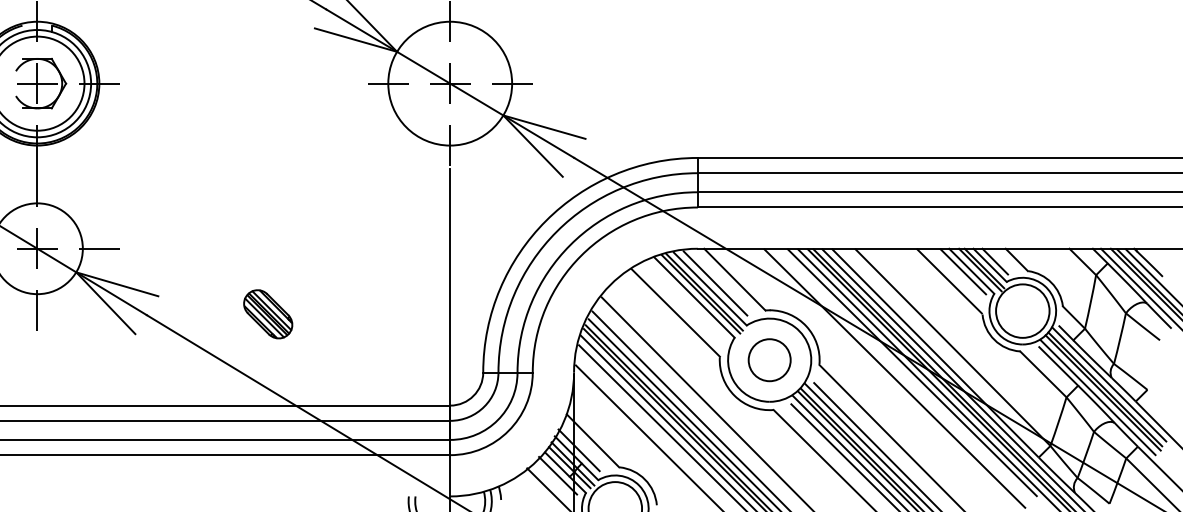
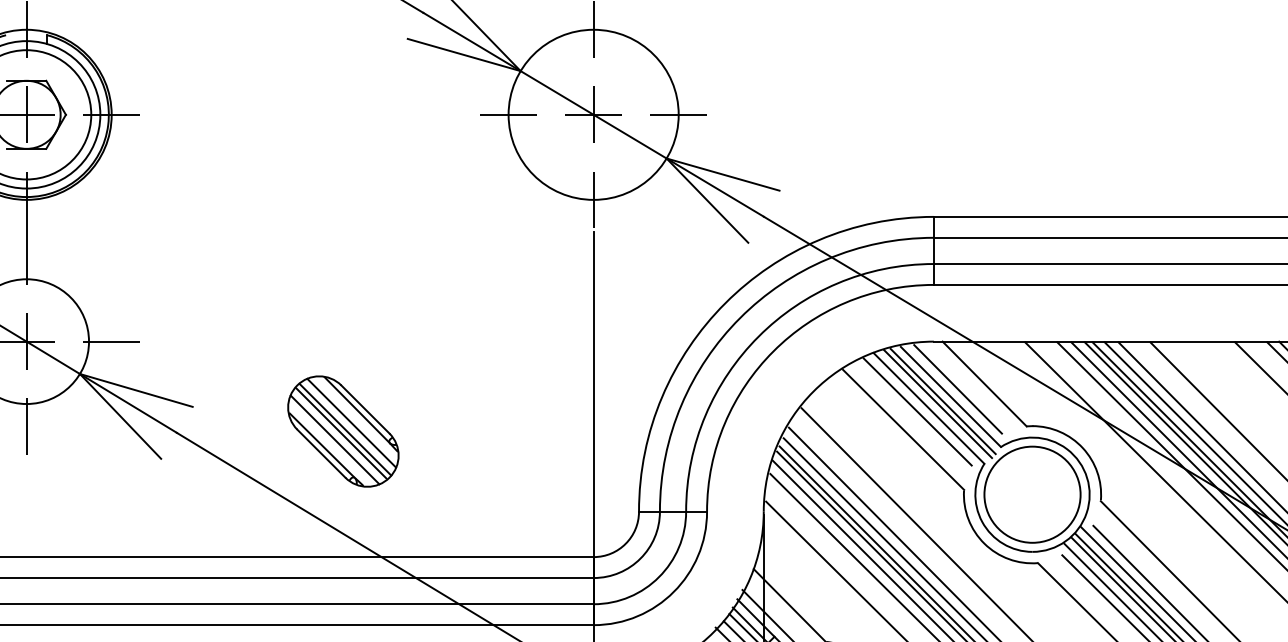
line: (685, 299) -> (916, 411), added
part: (268, 314) -> (344, 431), size x1.67
circle: (769, 360) -> (1032, 495), size x1.67

